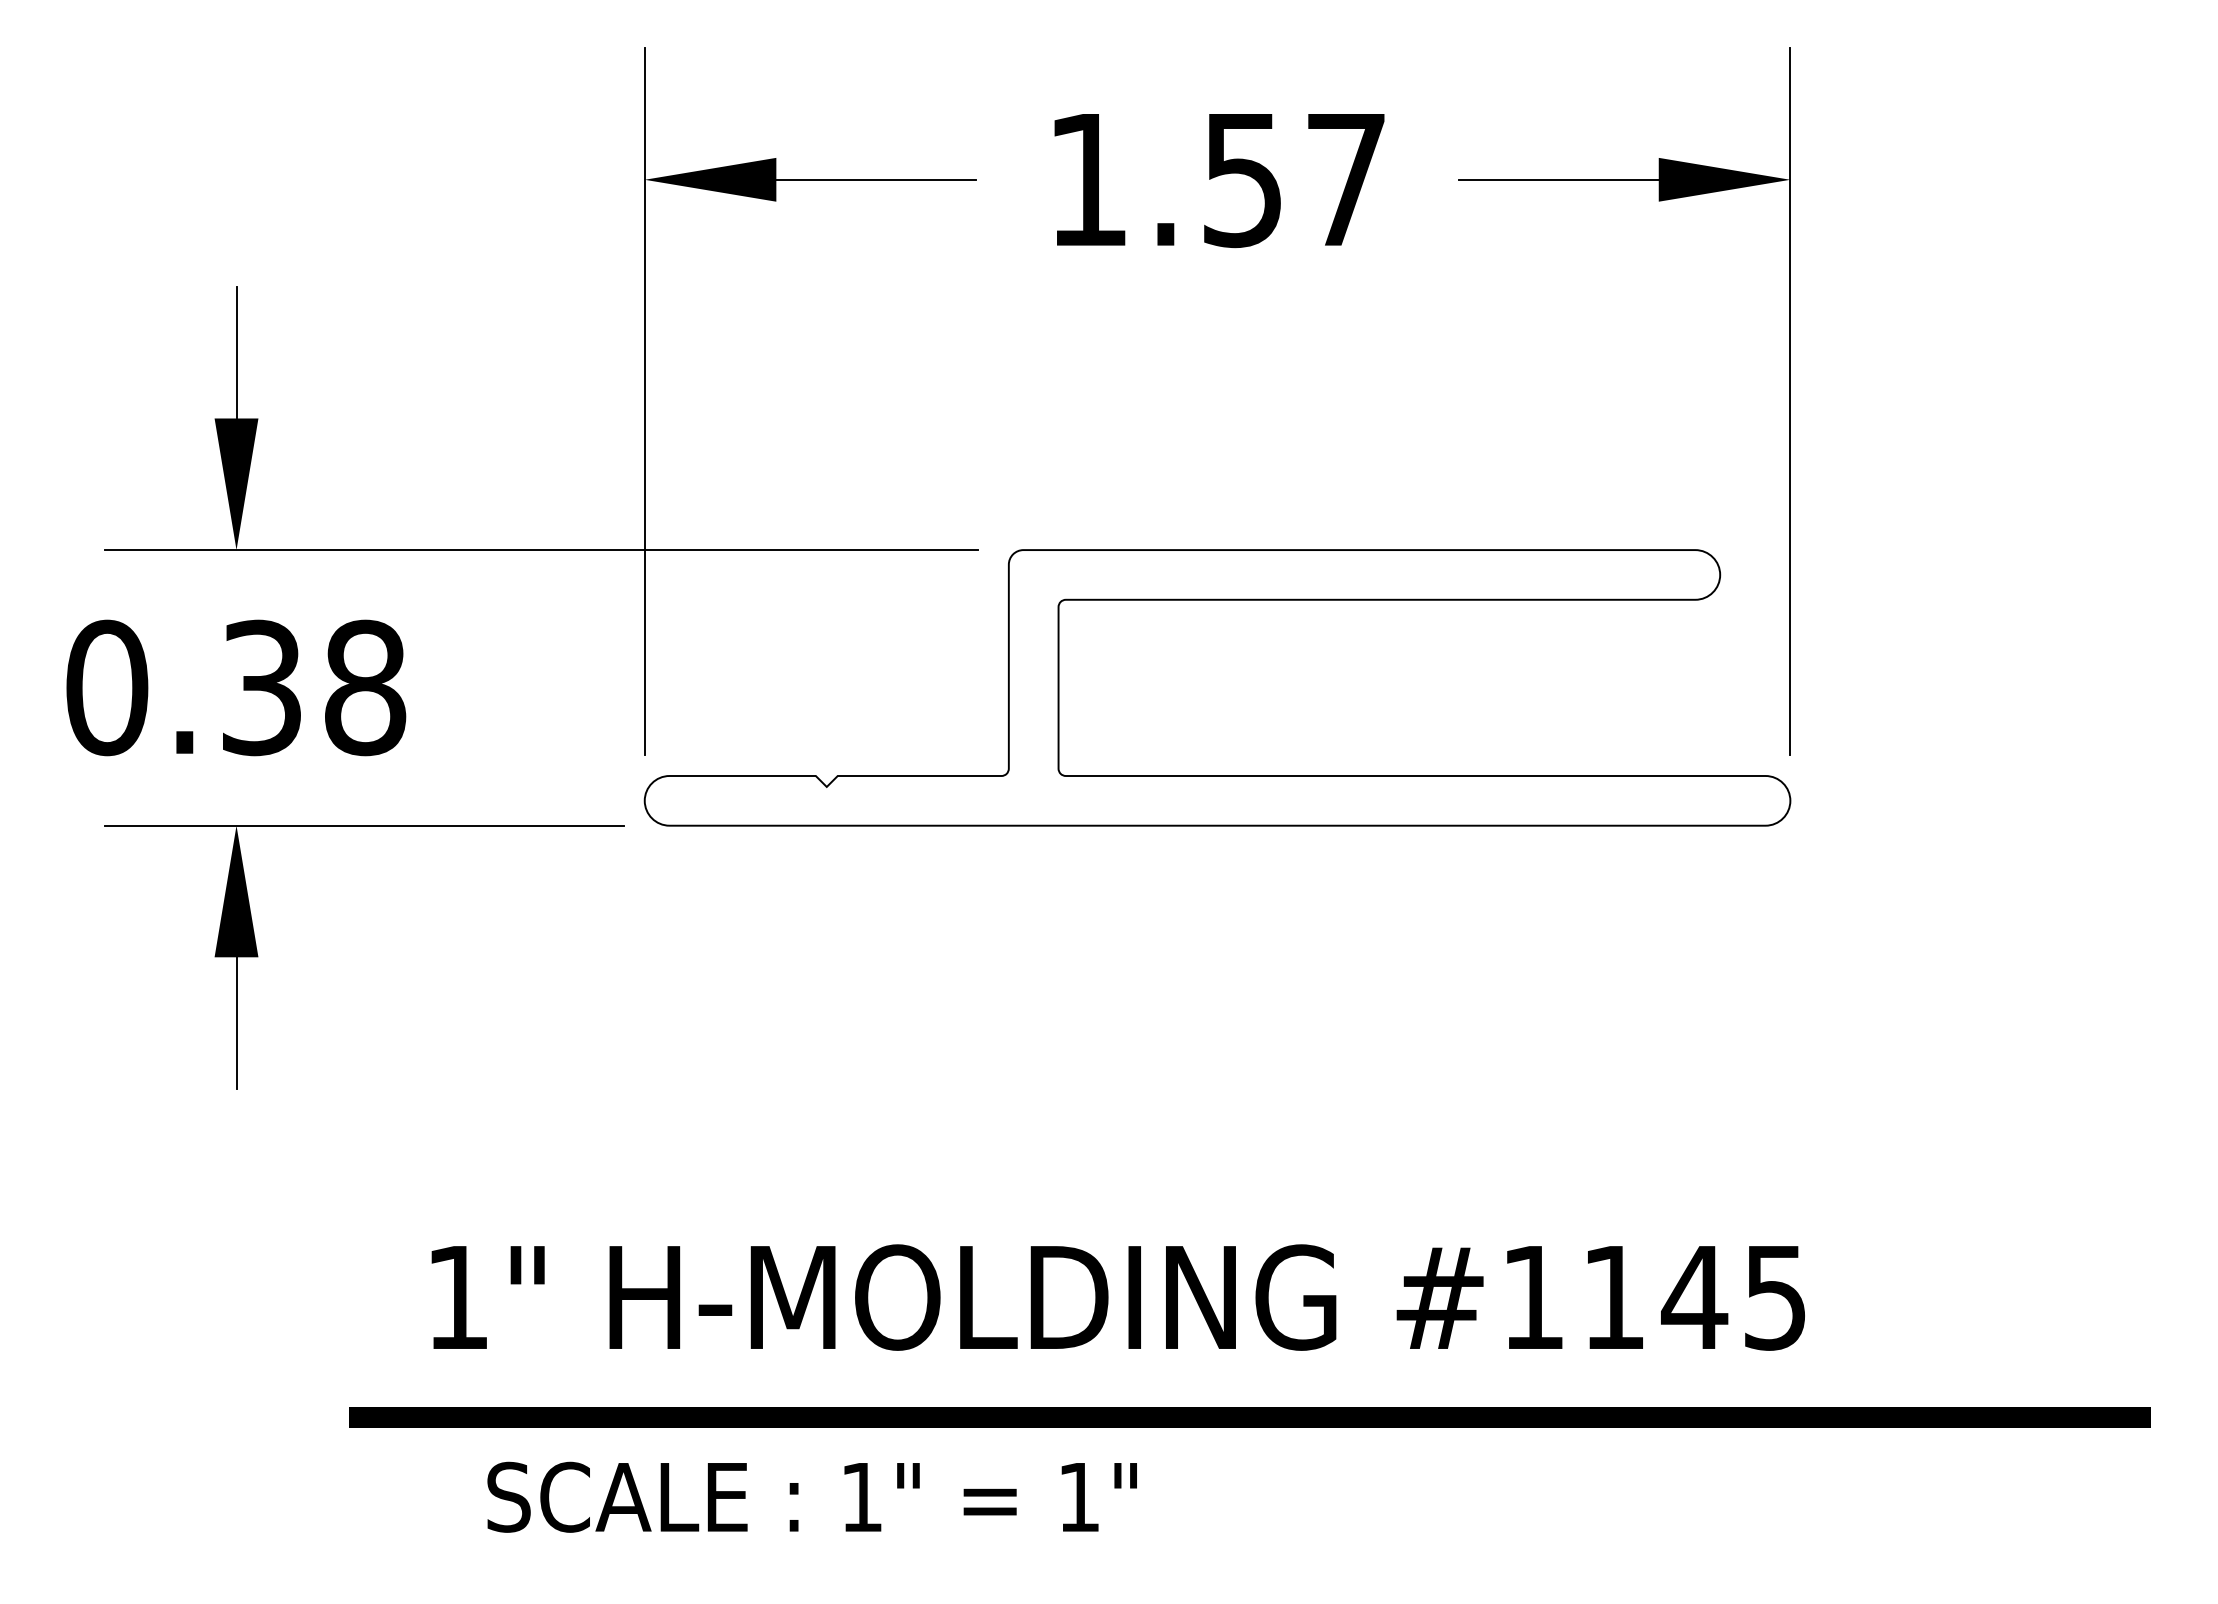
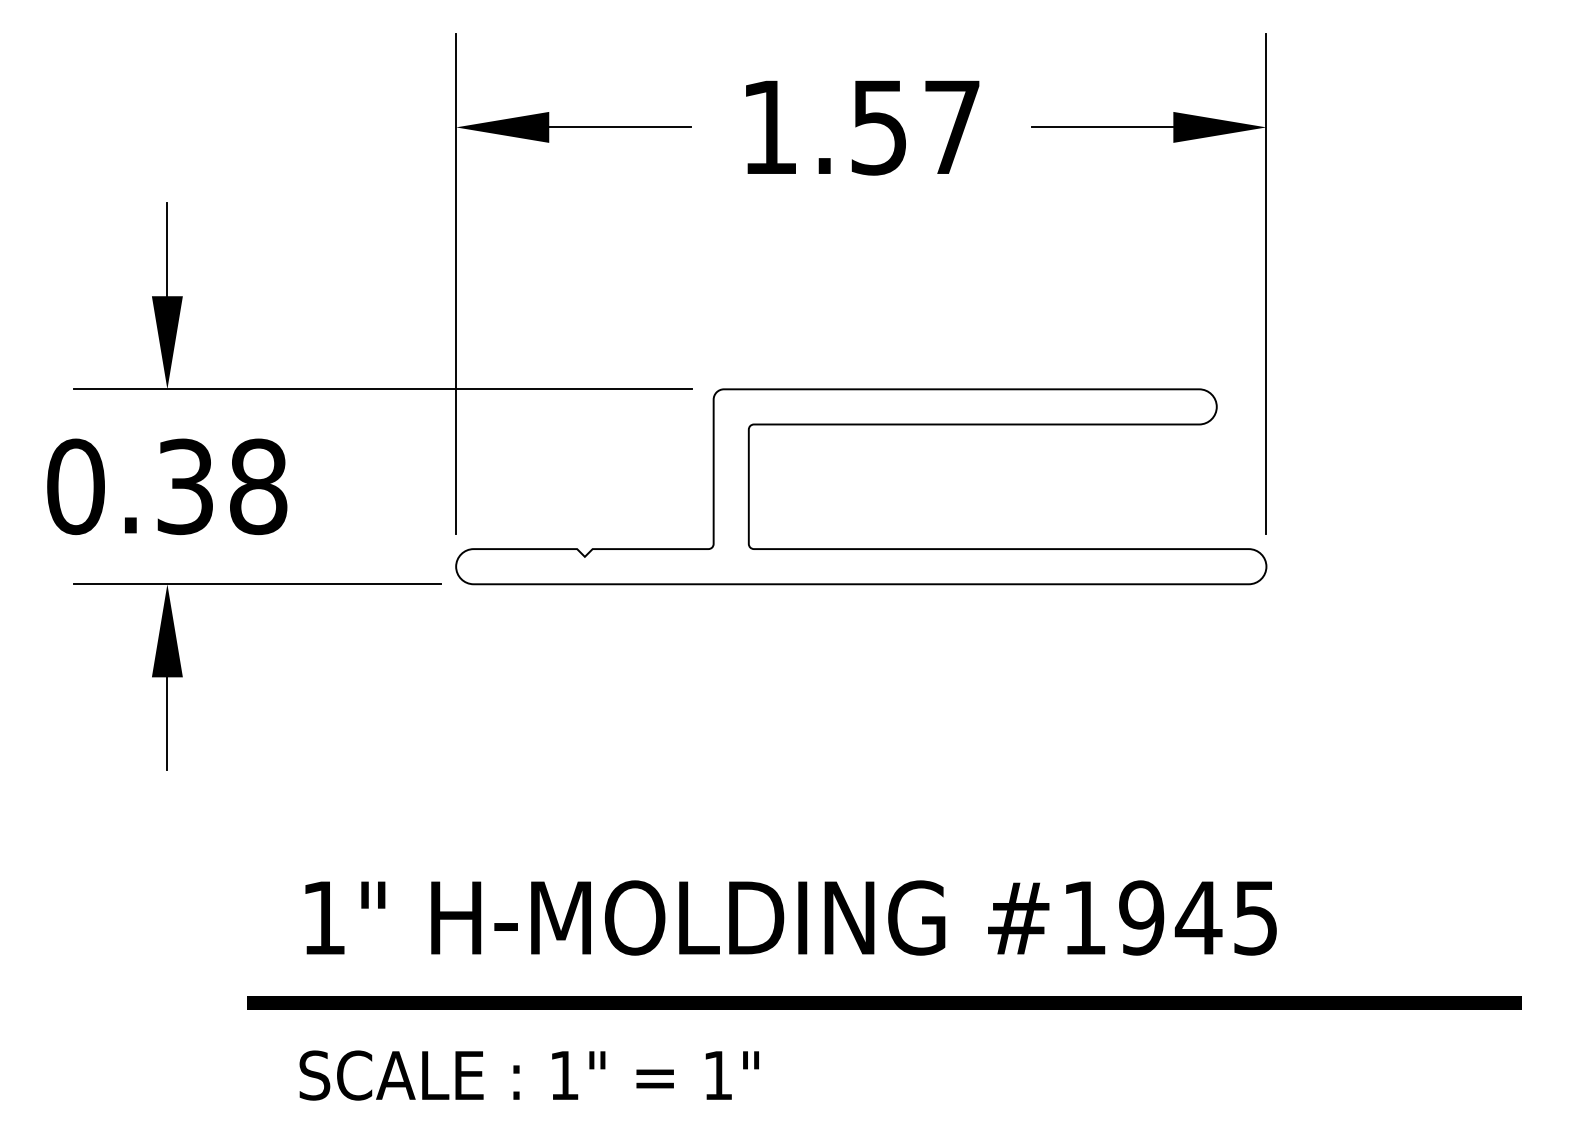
text: (1613, 1297) -> (1141, 917), #1145 -> #1945
text: (811, 1496) -> (528, 1074), moved

